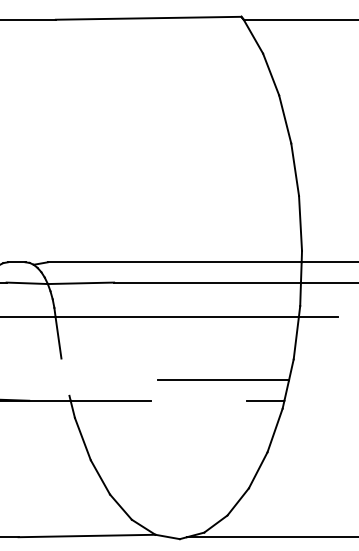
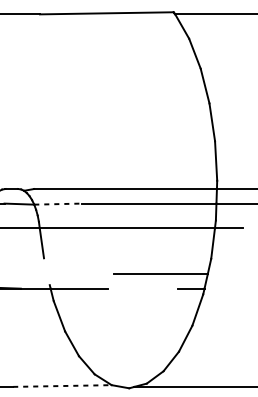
line: (81, 283) -> (58, 204), solid -> dashed
line: (87, 535) -> (62, 385), solid -> dashed

